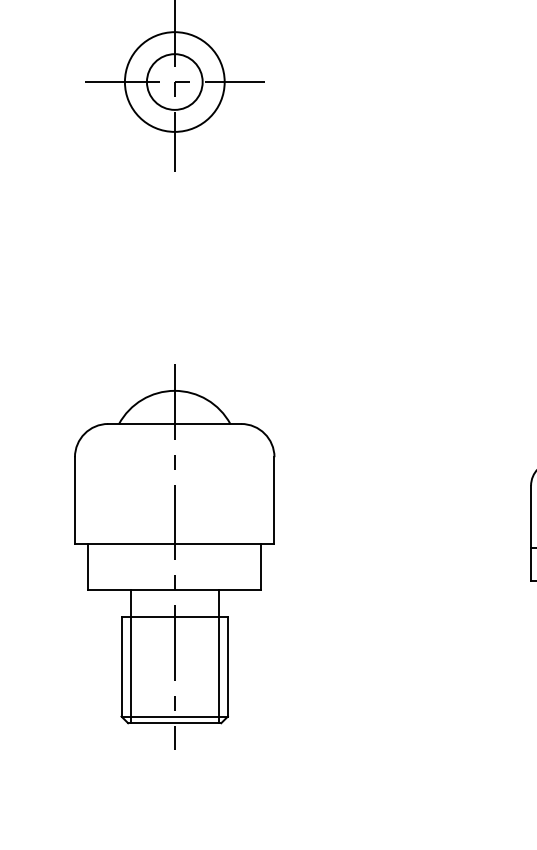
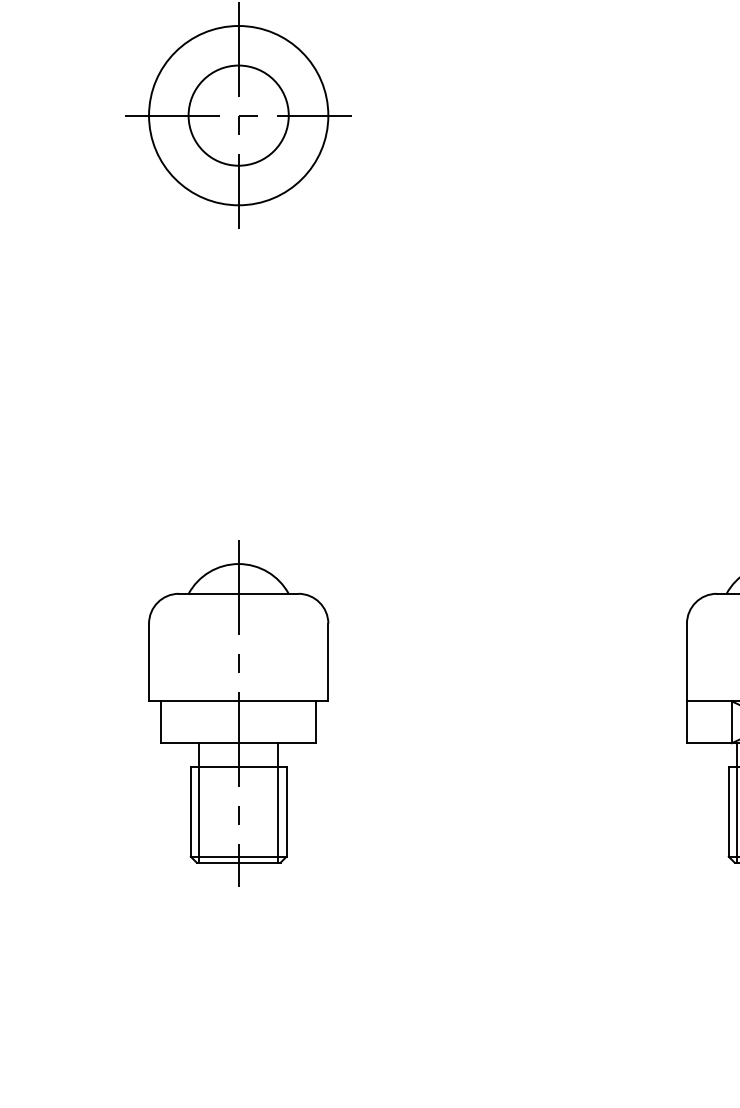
circle: (174, 81) -> (238, 115), size x1.43
circle: (174, 81) -> (238, 115), size x1.43
part: (174, 557) -> (238, 713), size x0.71

